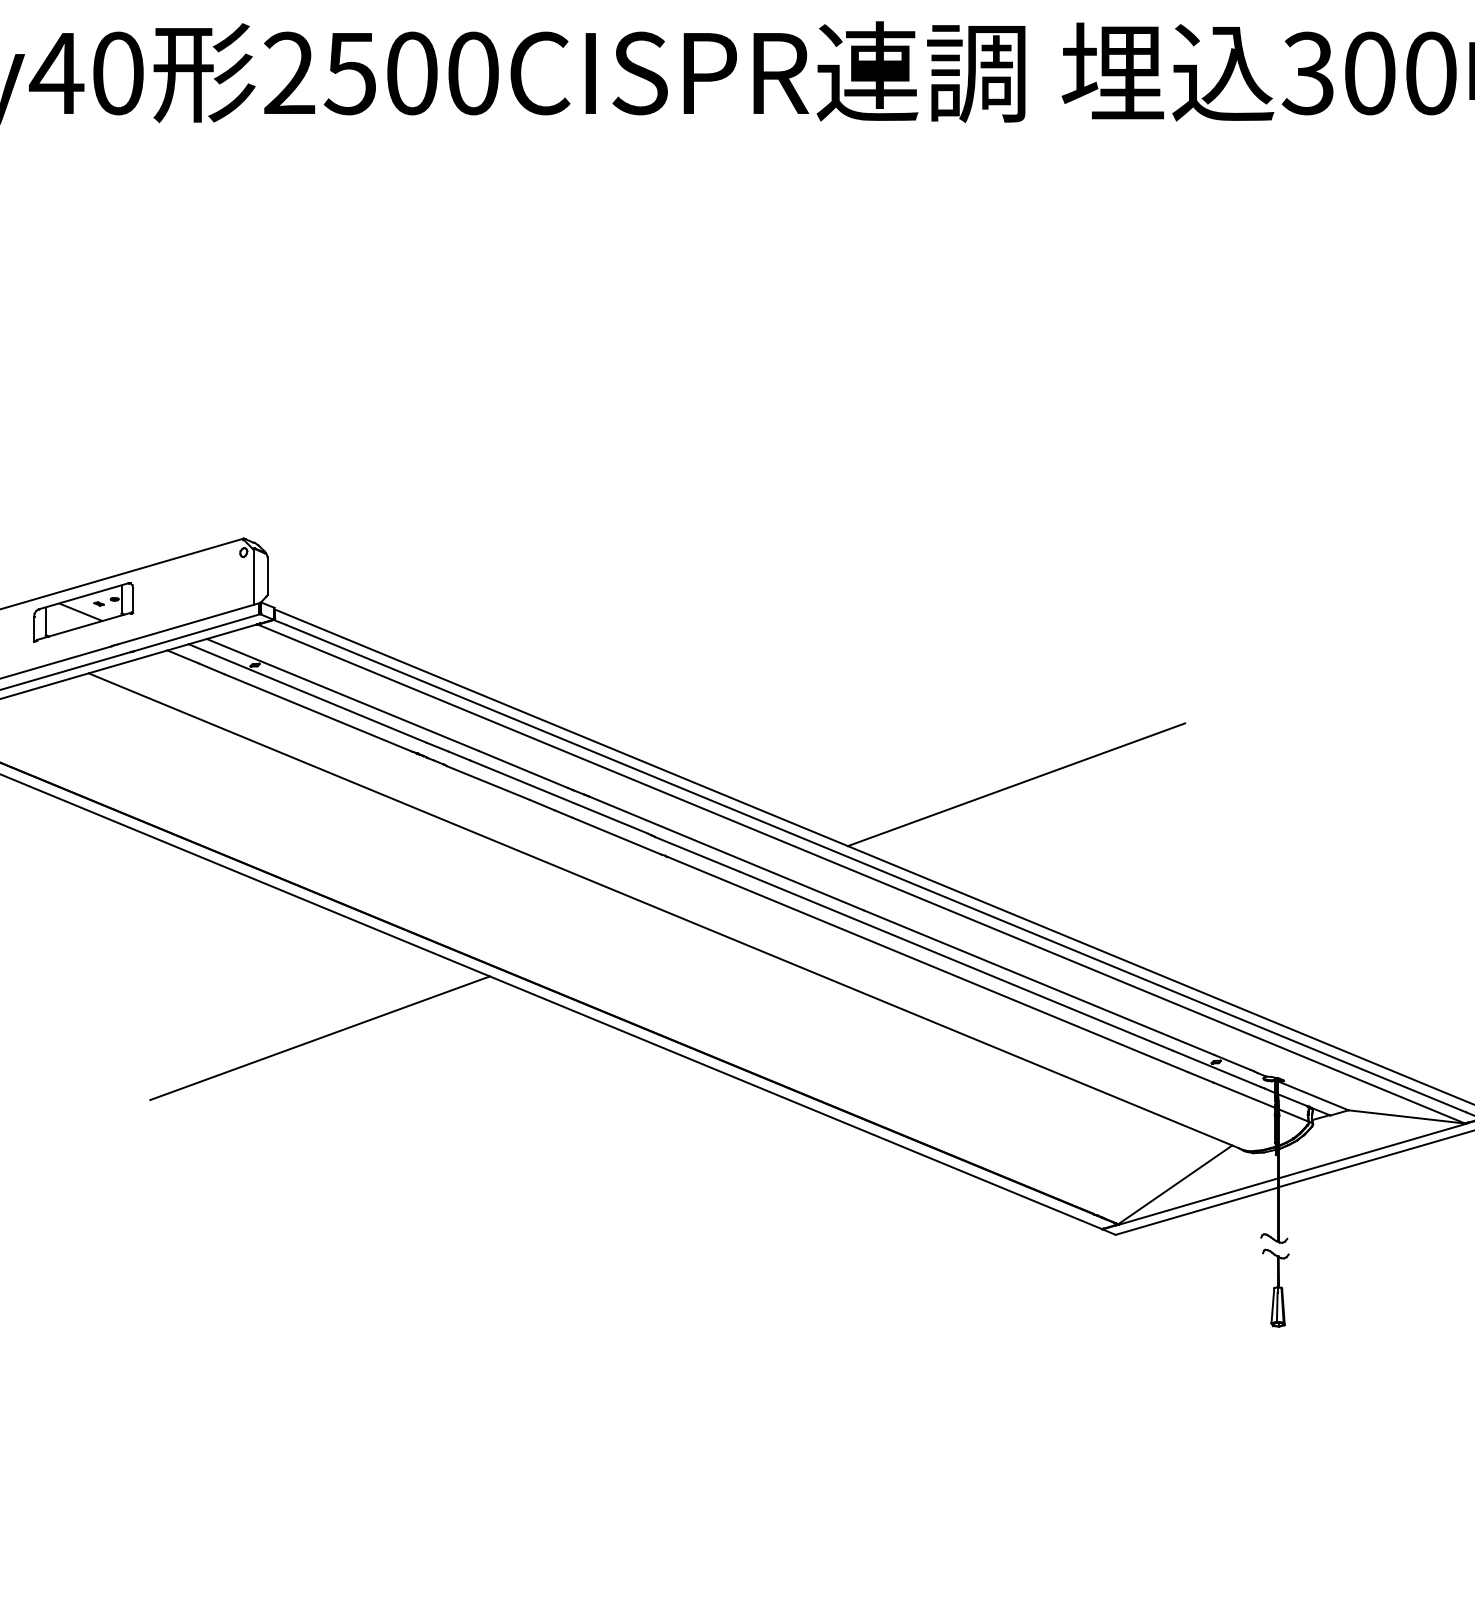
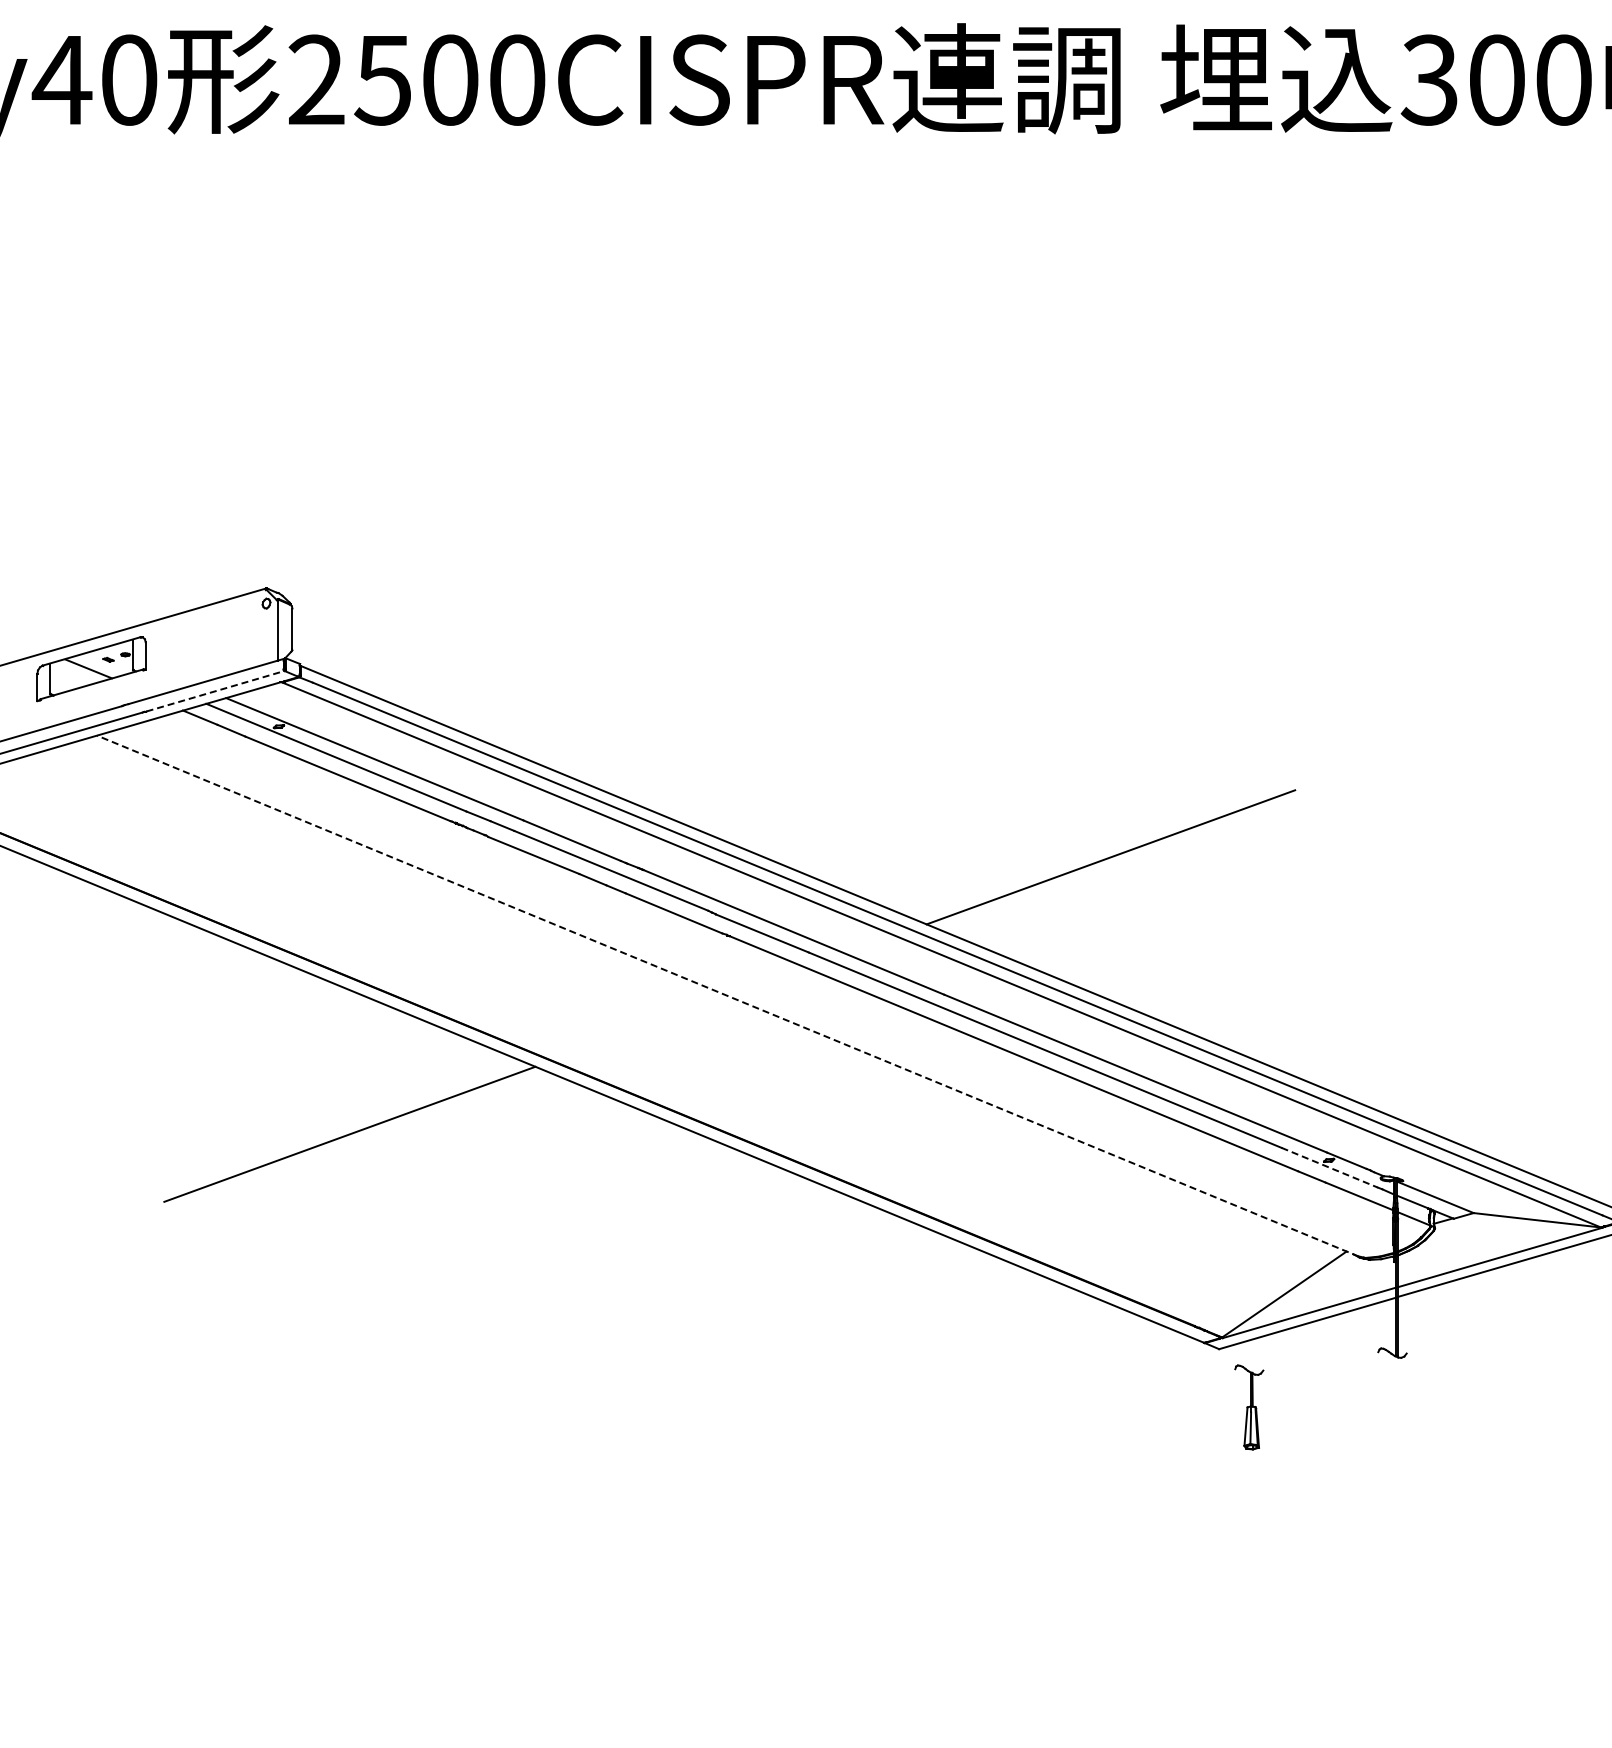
line: (197, 632) -> (215, 691), solid -> dashed
line: (665, 912) -> (727, 996), solid -> dashed
line: (1217, 1068) -> (1330, 1167), solid -> dashed
part: (1276, 1288) -> (1249, 1407), moved

